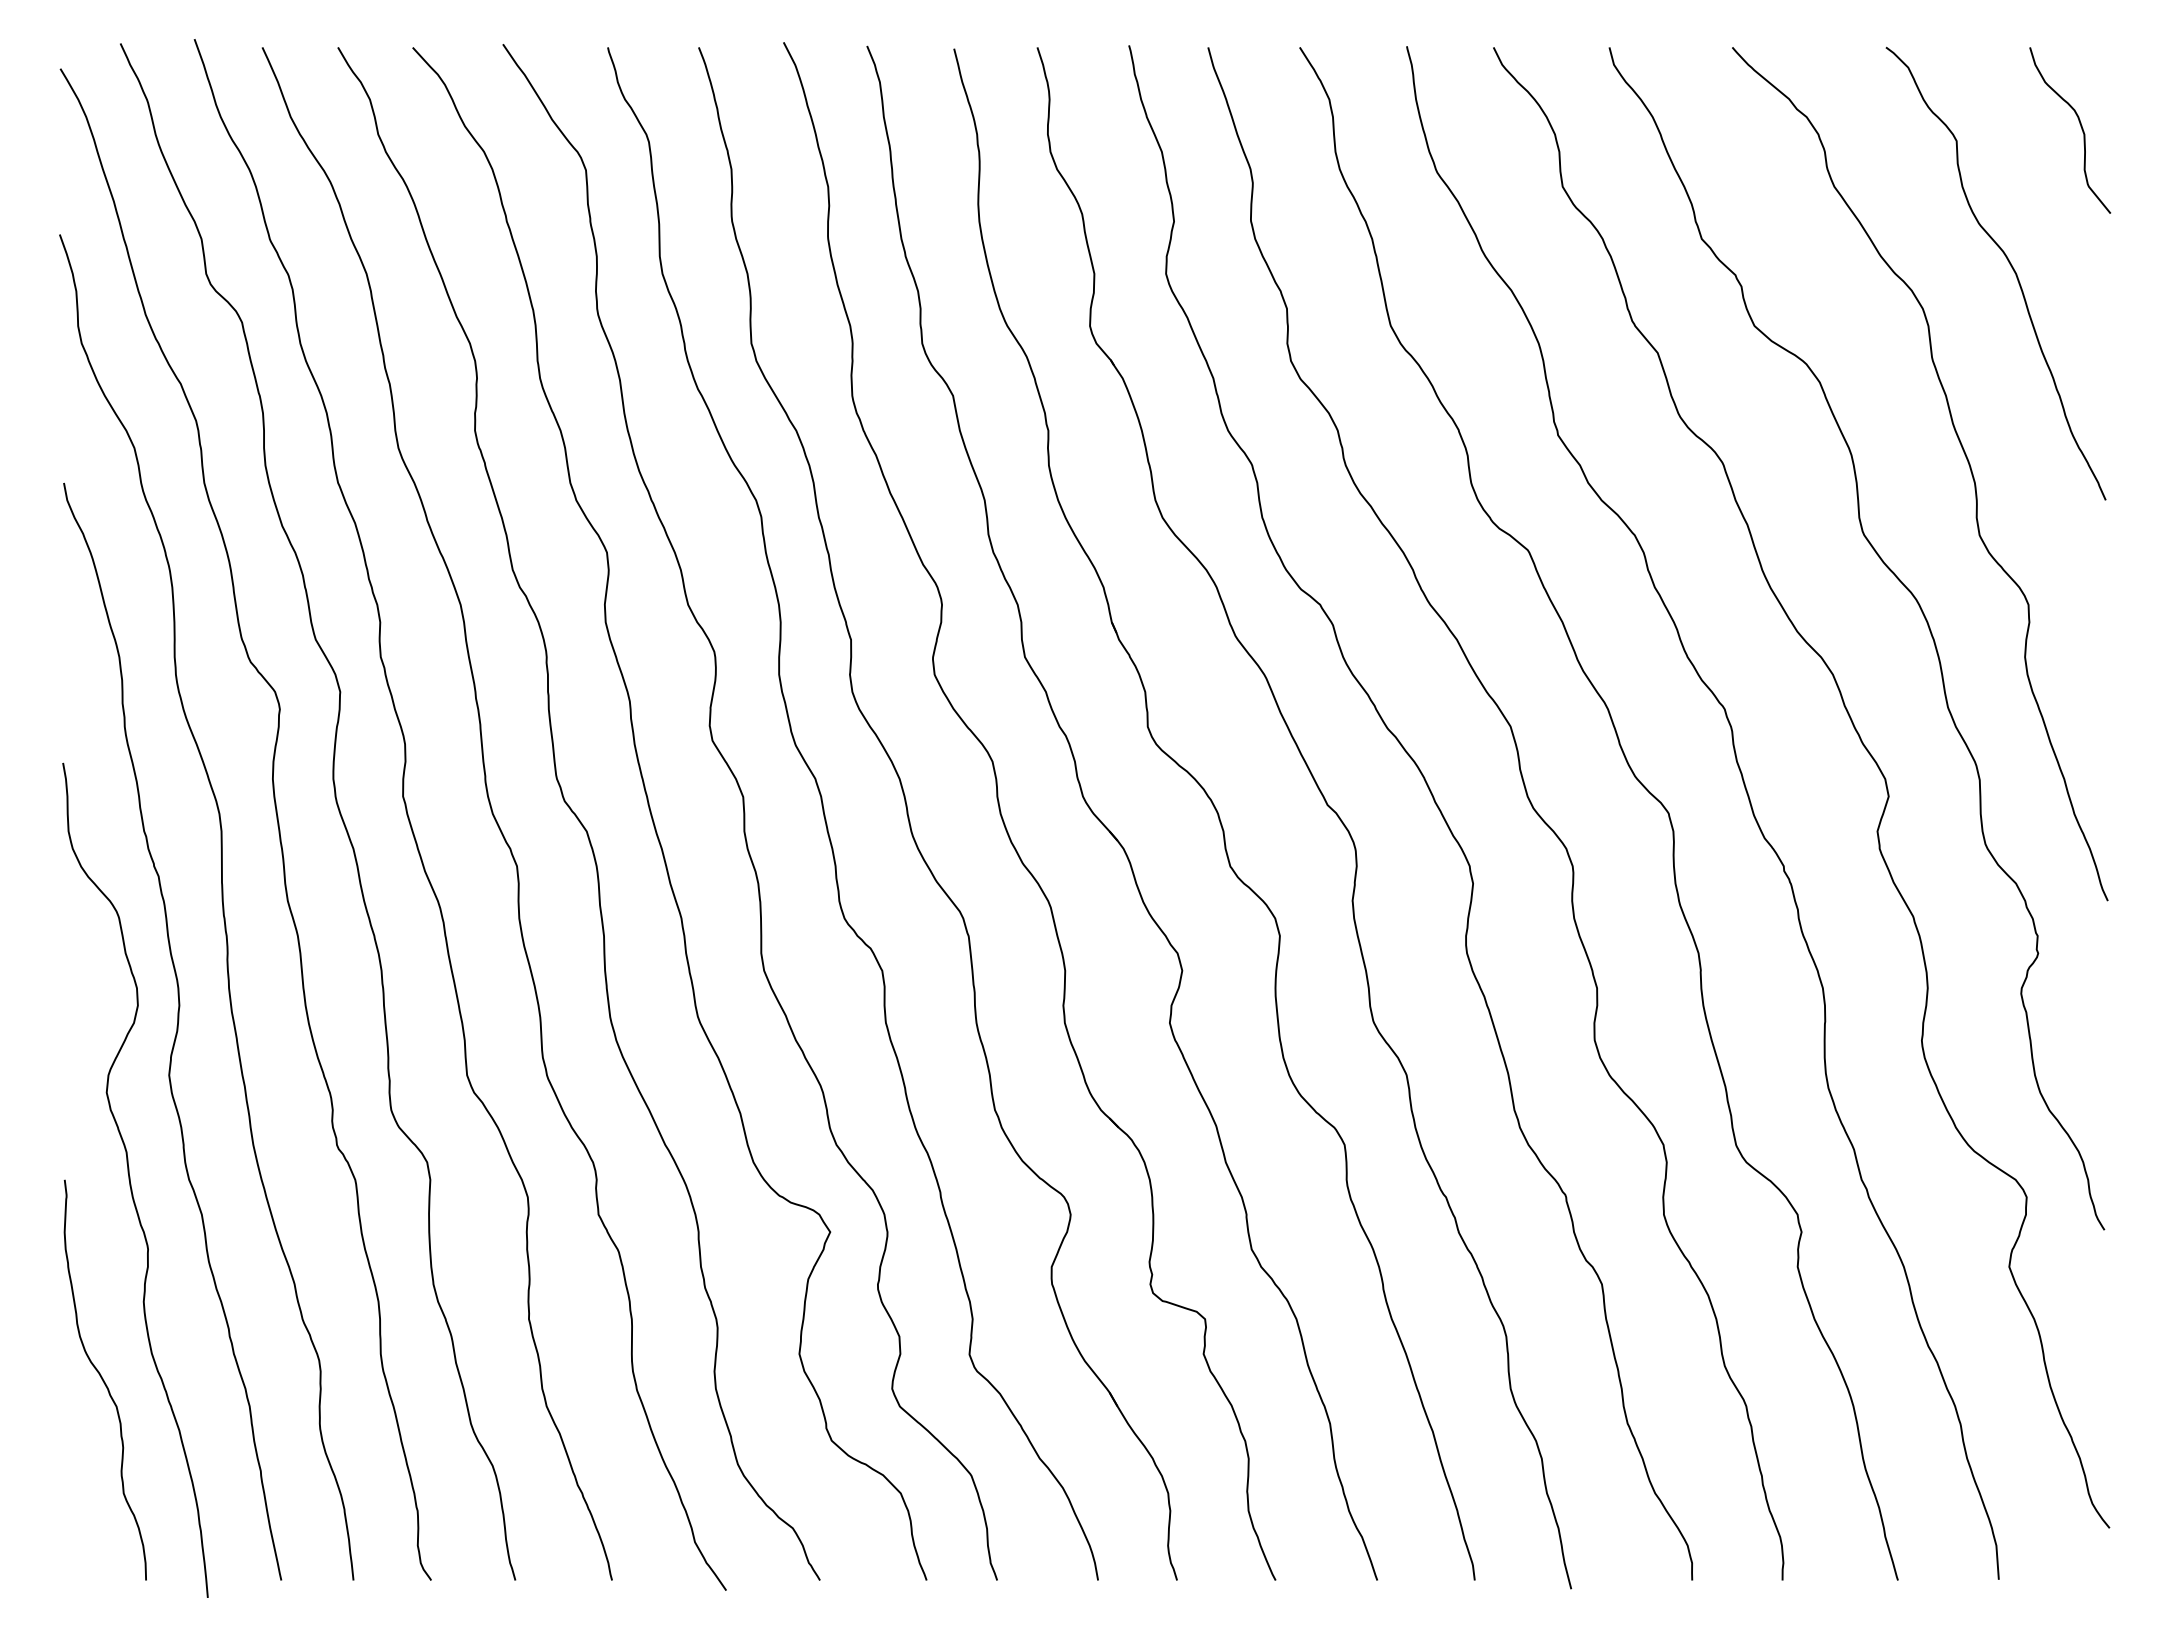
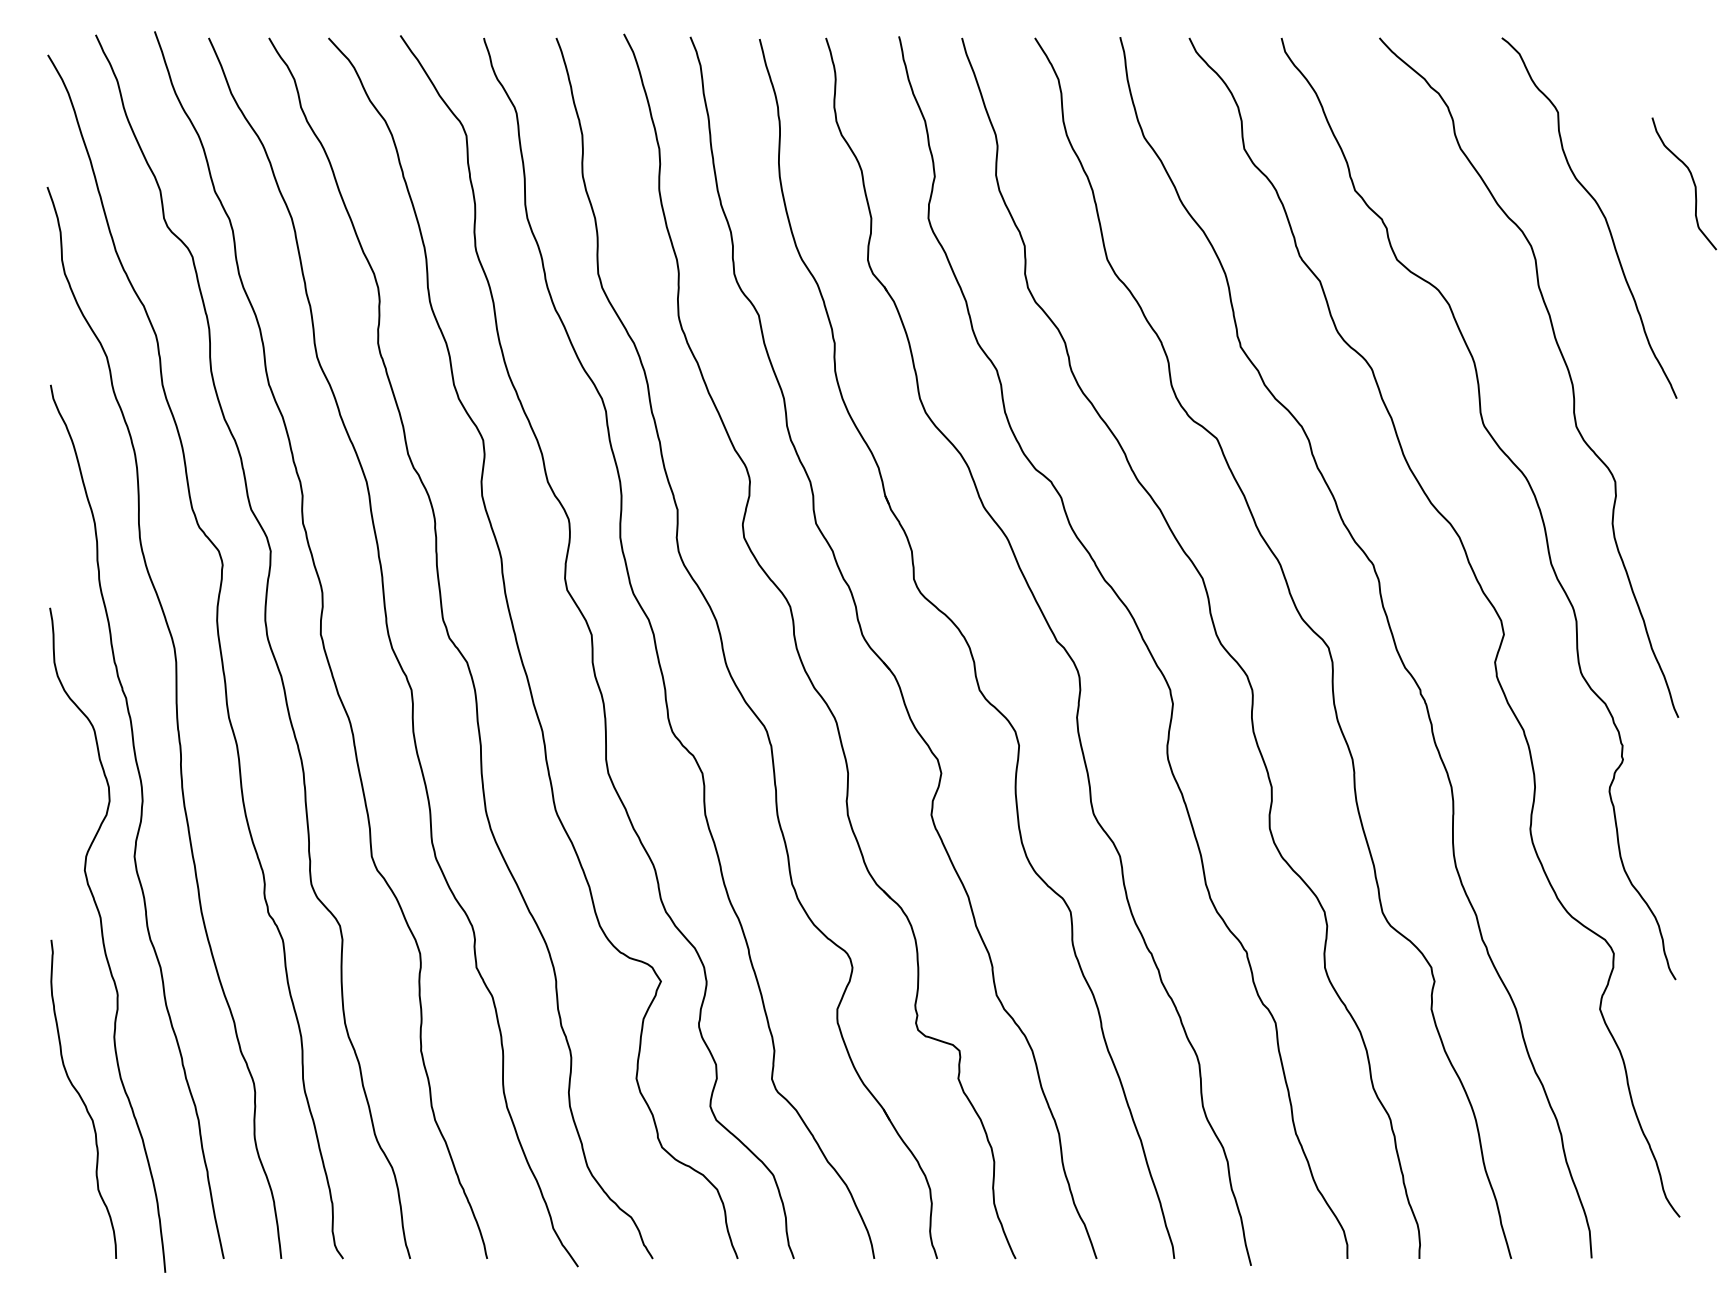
curve: (2080, 126) -> (1692, 180), moved

